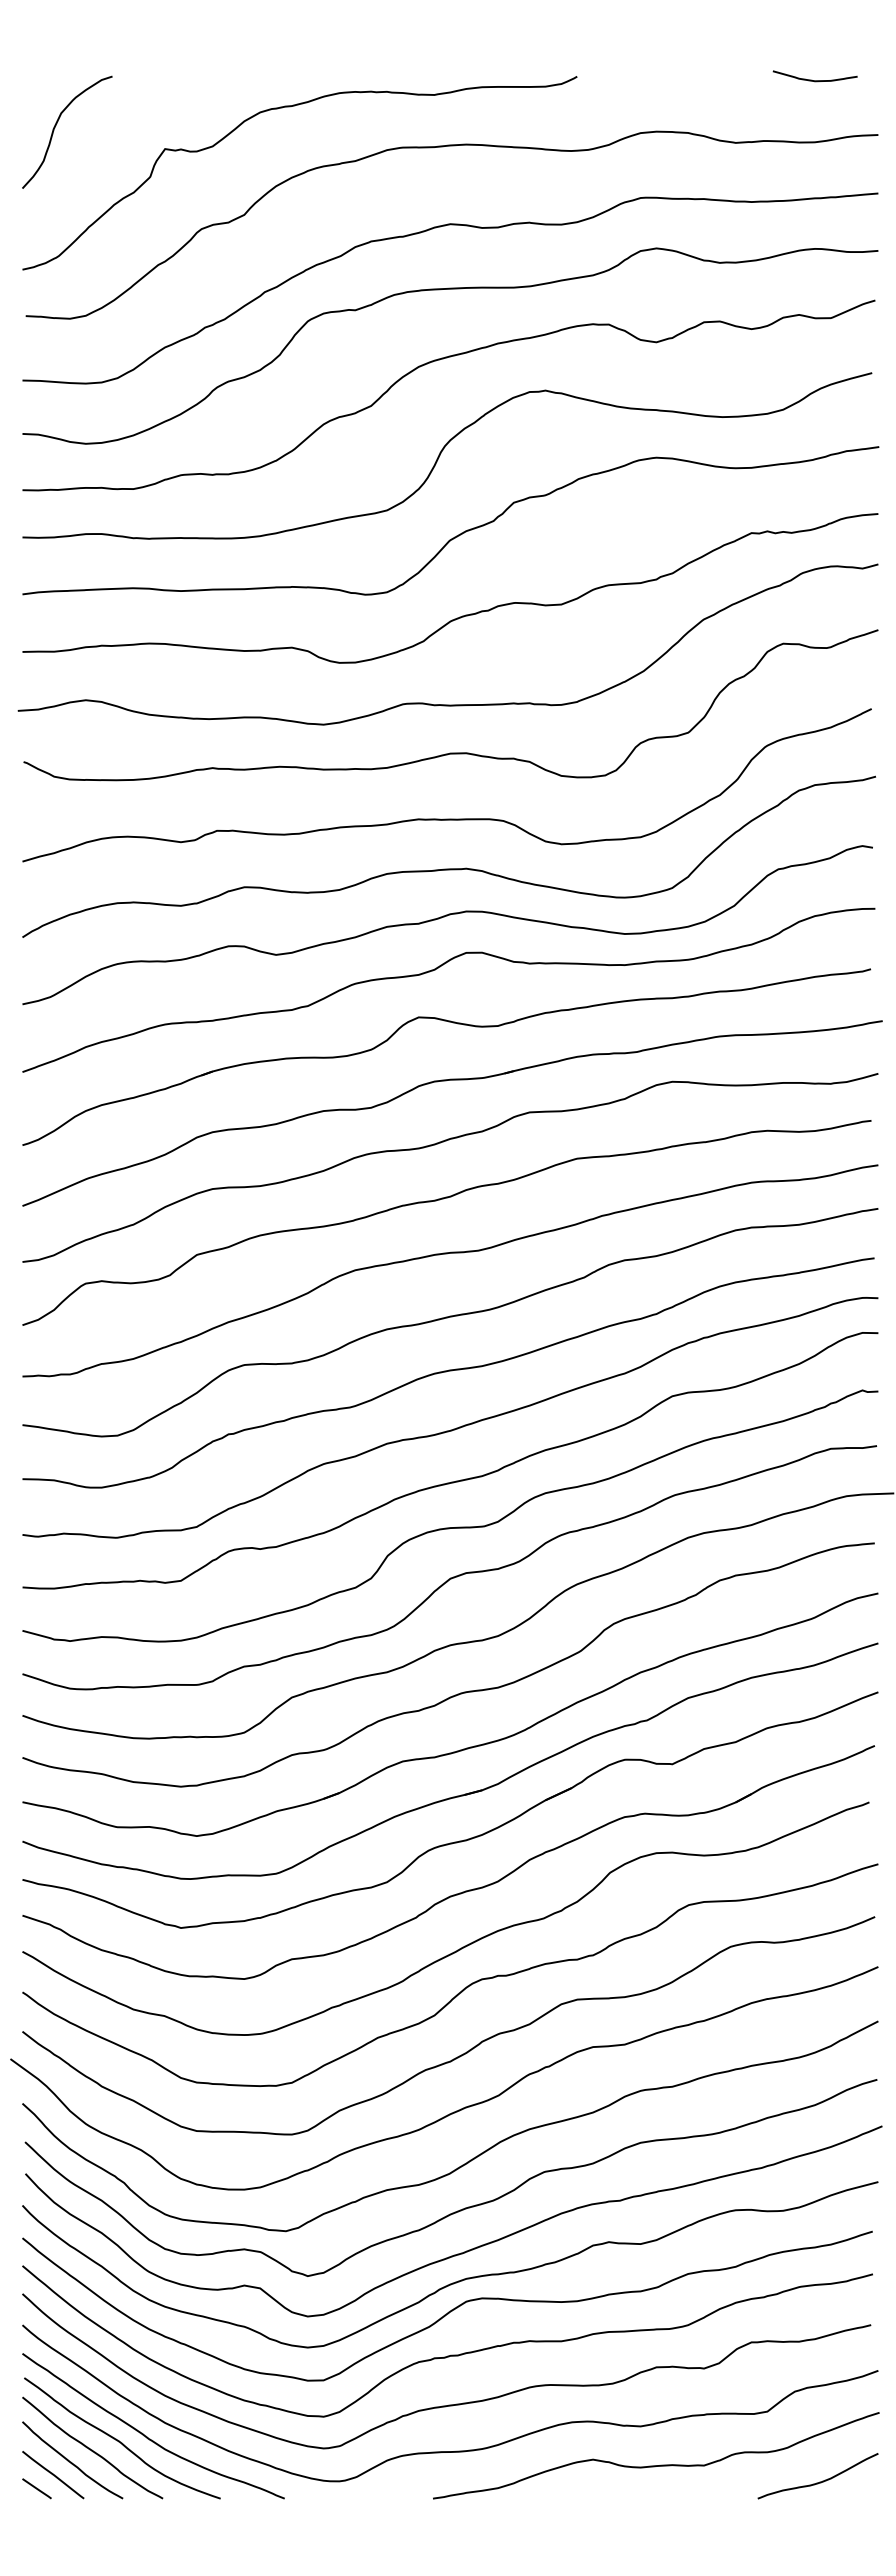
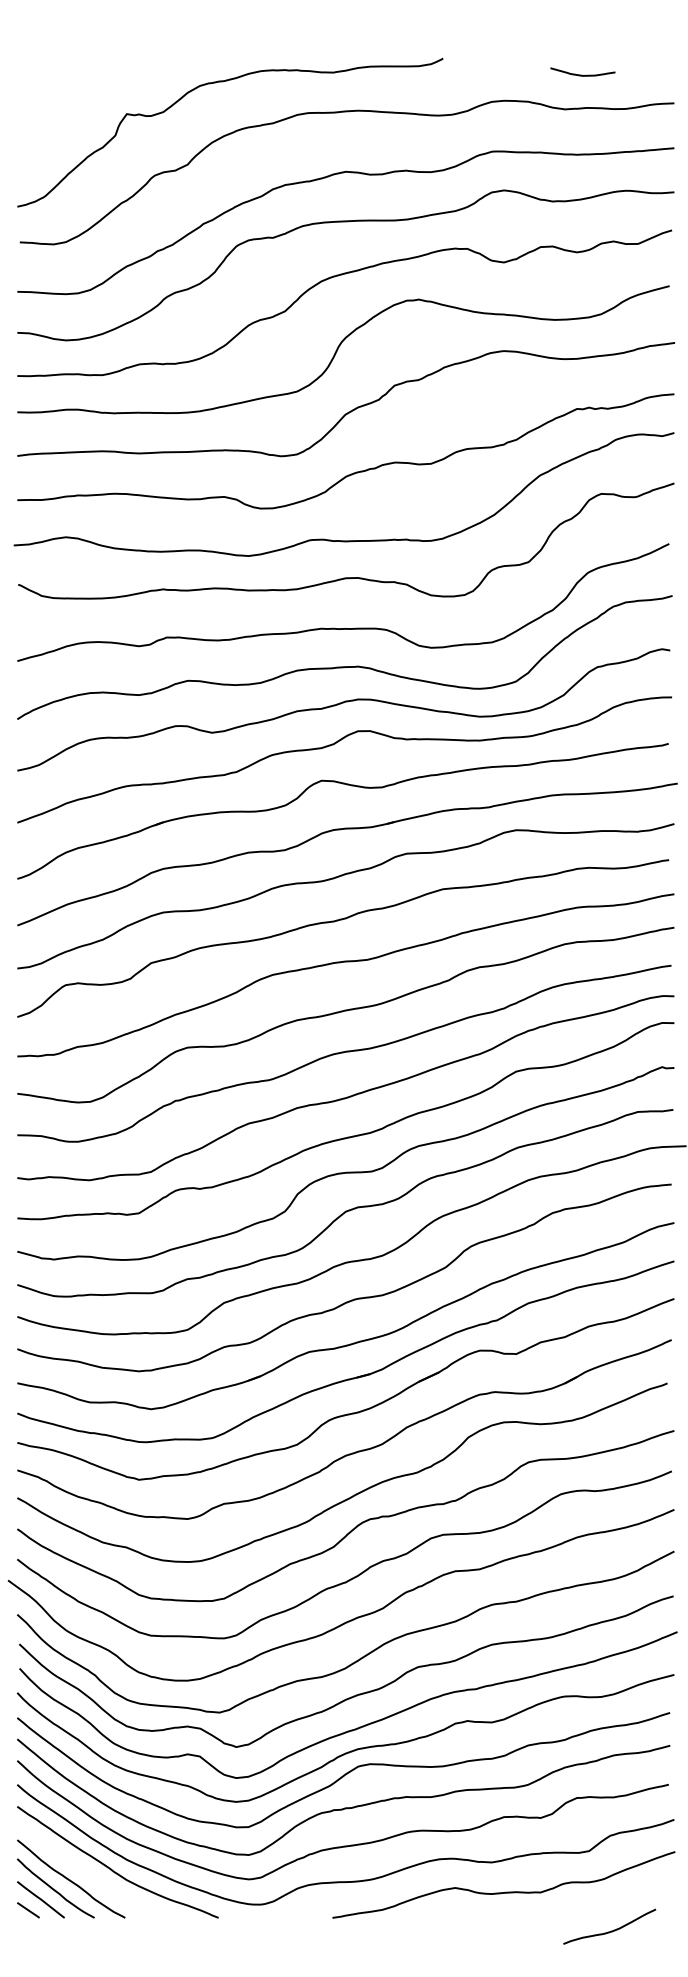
curve: (814, 80) -> (582, 75), moved
curve: (56, 125) -> (43, 96), removed
curve: (119, 2440) -> (91, 1873), removed
curve: (819, 2481) -> (610, 1930), moved

